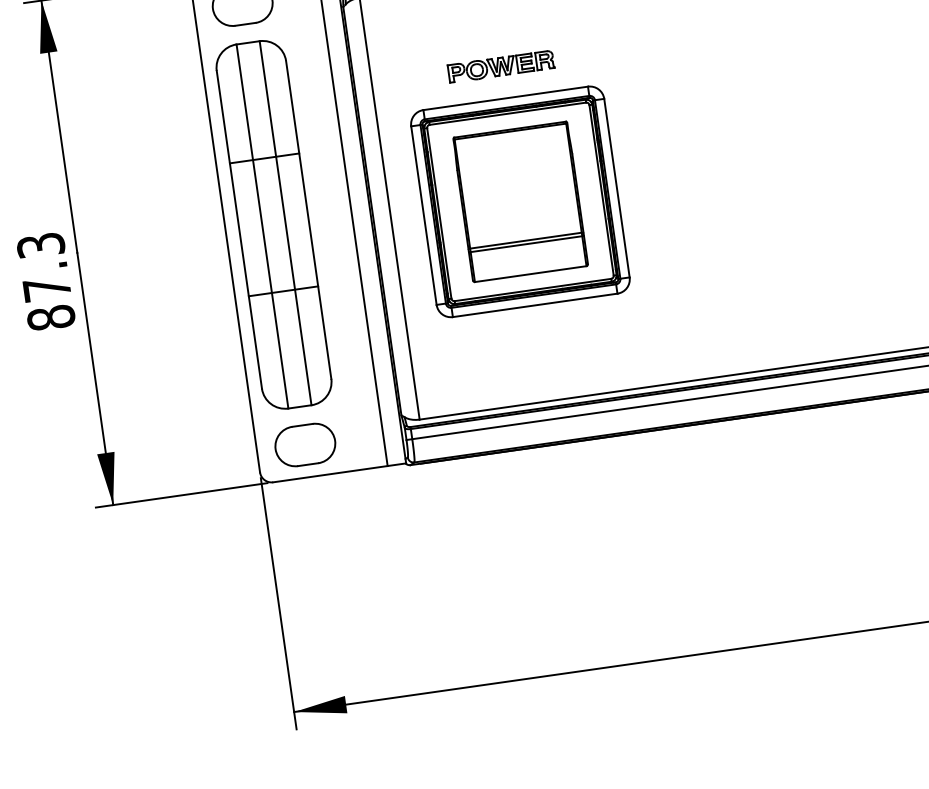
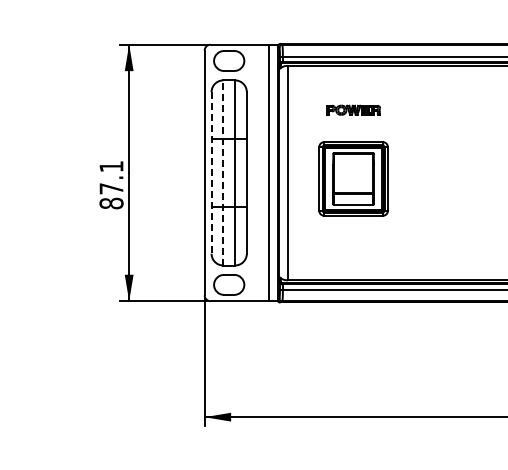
part: (520, 200) -> (353, 178), size x0.7
line: (262, 225) -> (223, 172), solid -> dashed
line: (239, 228) -> (211, 172), solid -> dashed
text: (40, 245) -> (111, 166), 87.3 -> 87.1

